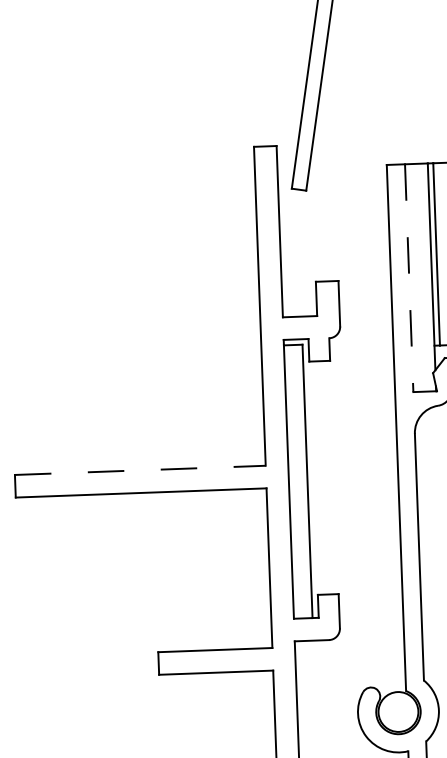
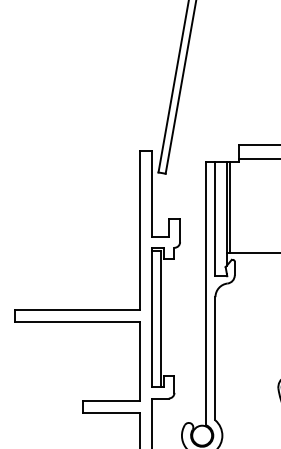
line: (409, 278) -> (215, 219), dashed -> solid
line: (139, 470) -> (77, 310), dashed -> solid

